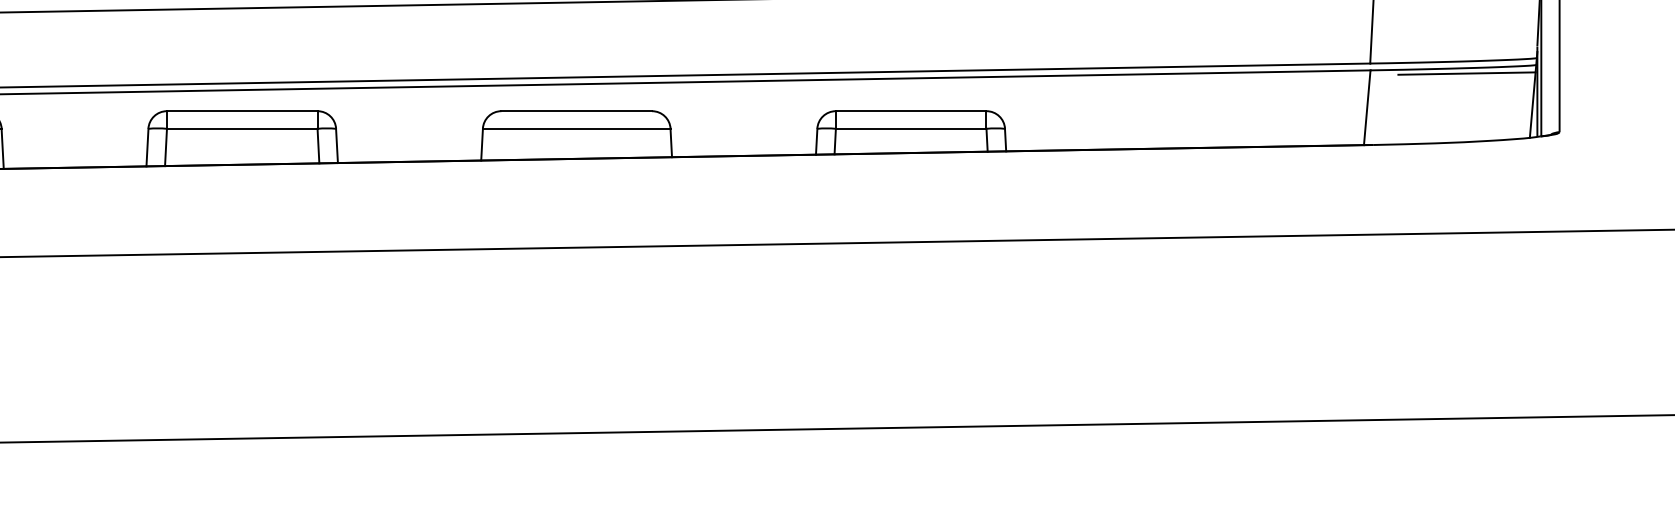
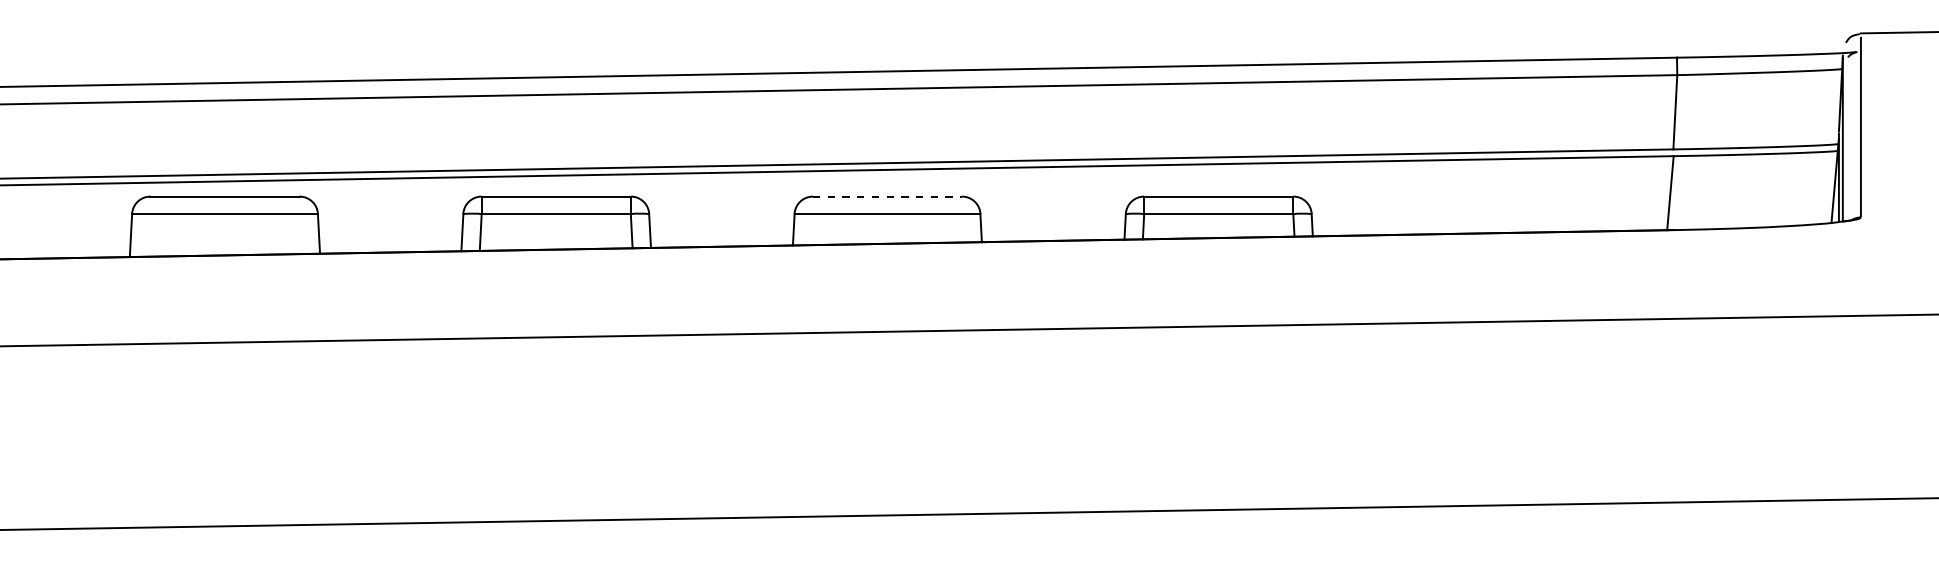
line: (1467, 73) -> (1769, 159), removed
line: (576, 111) -> (887, 196), solid -> dashed

